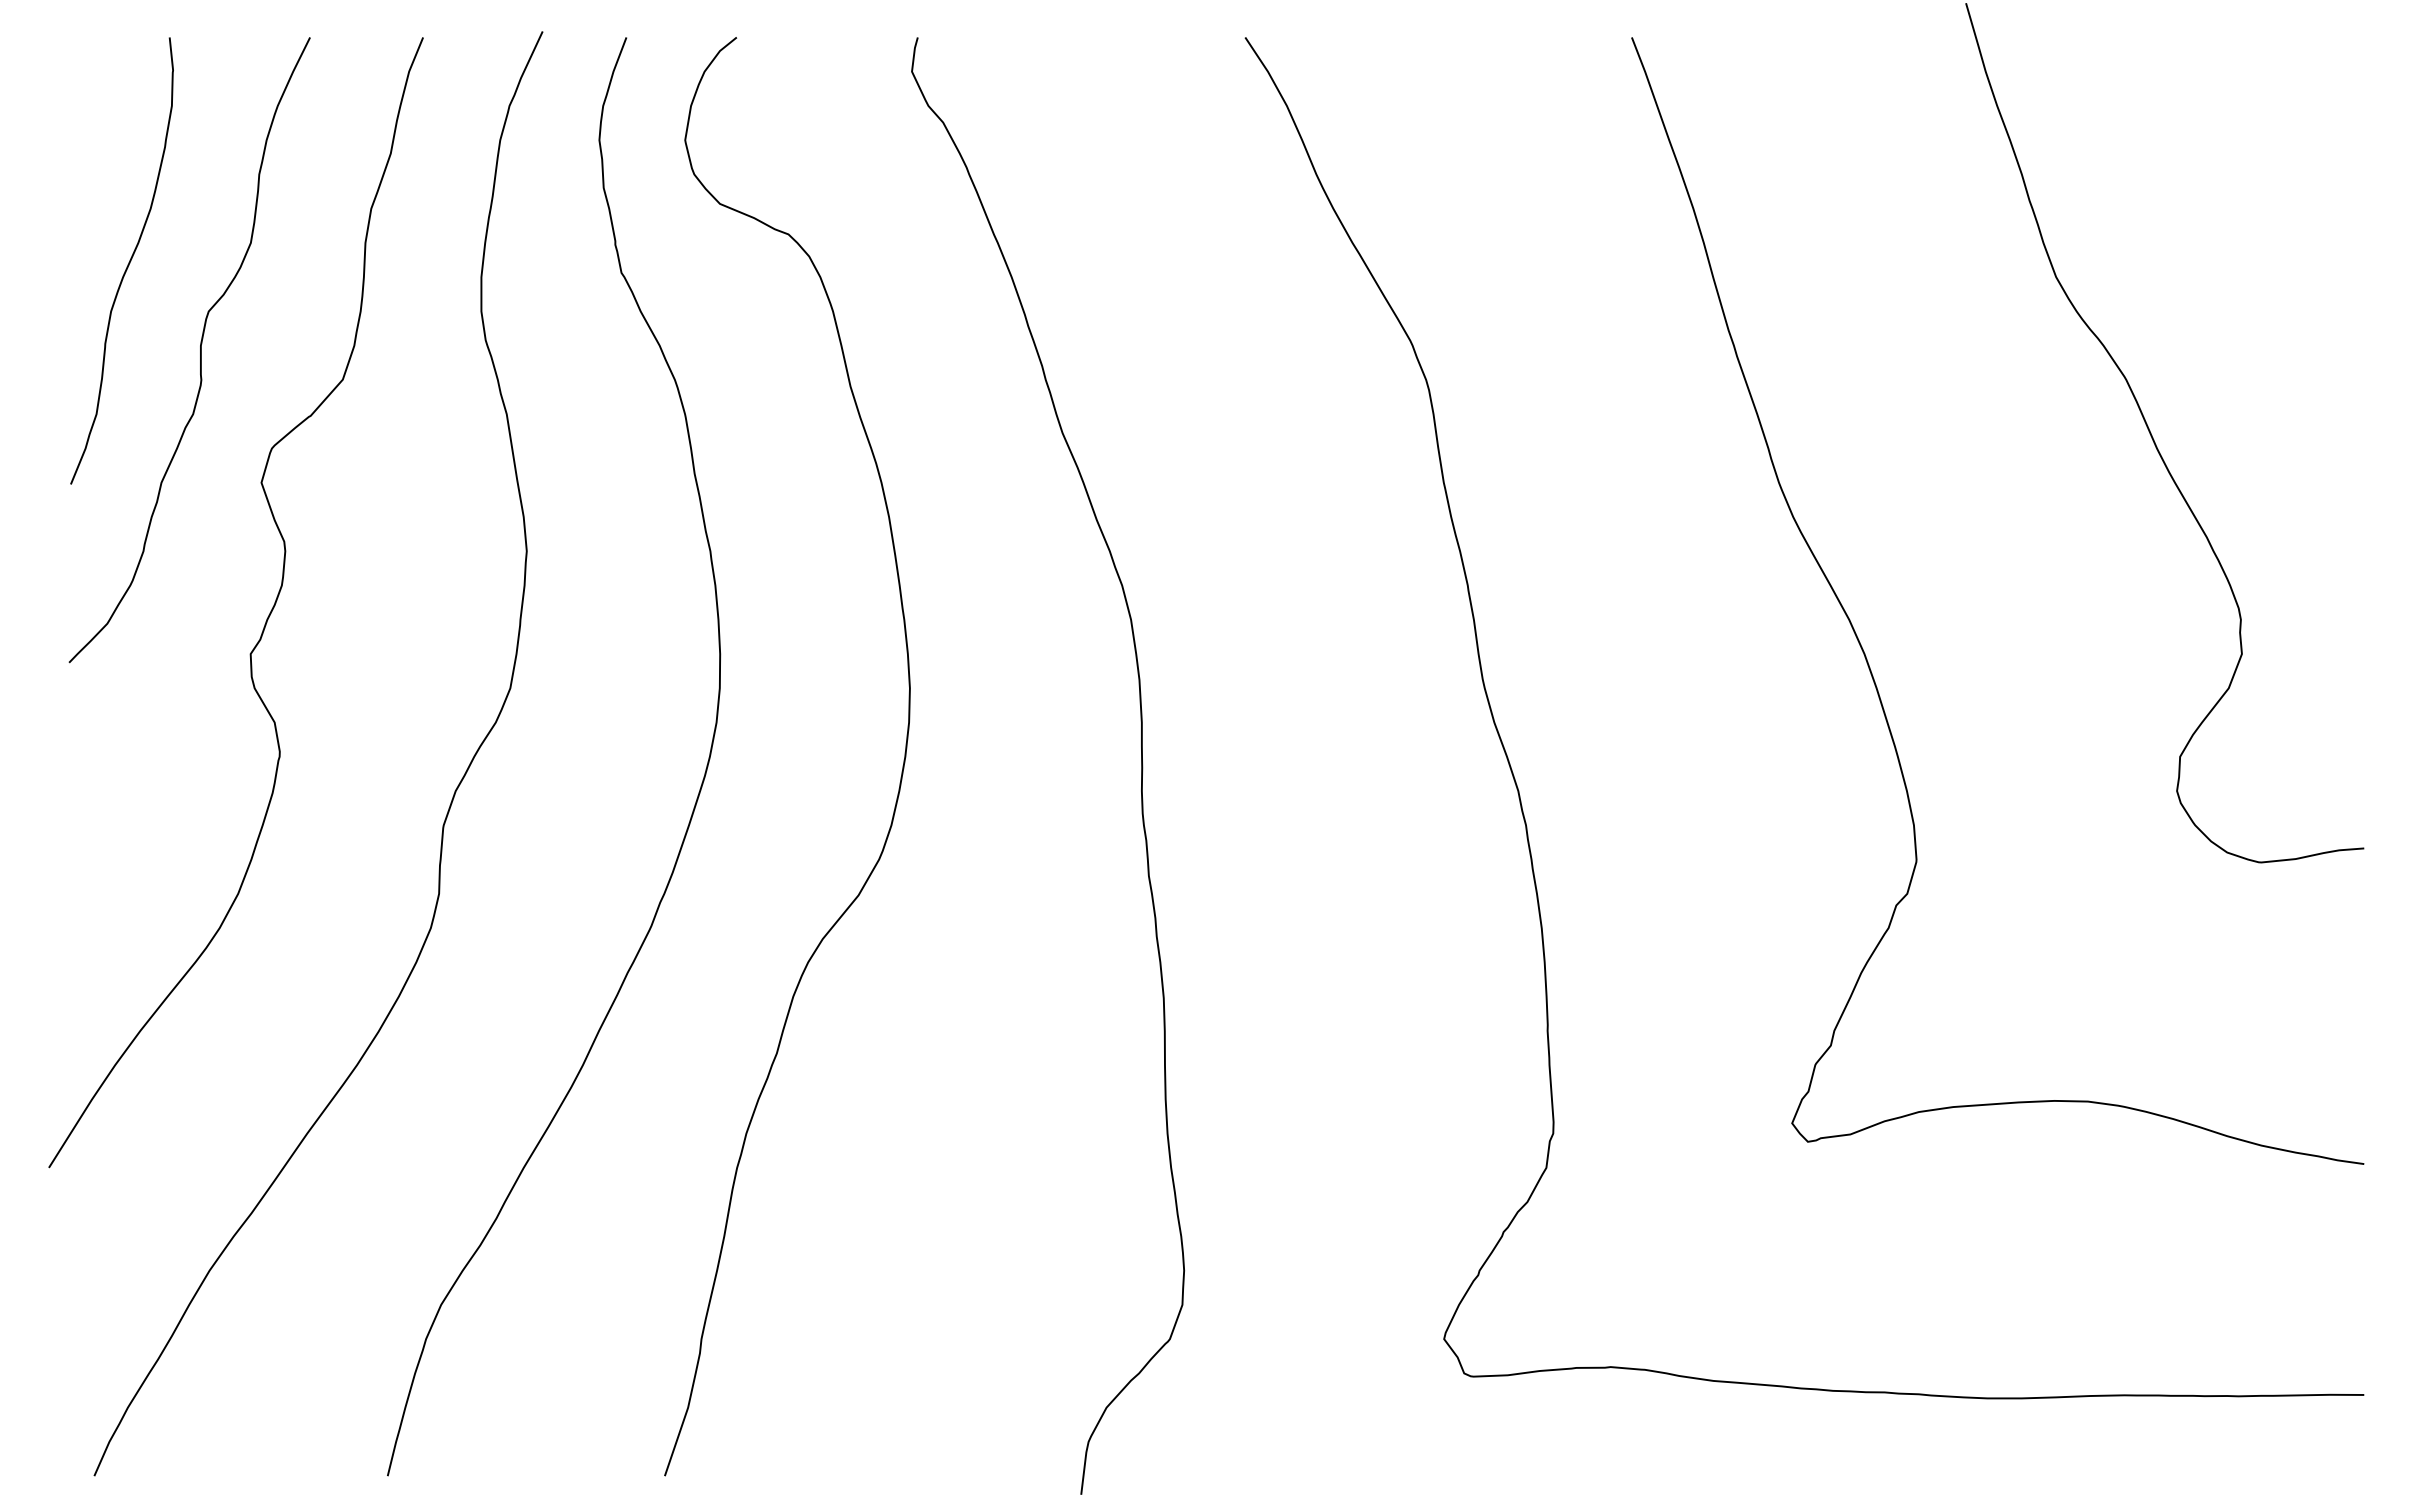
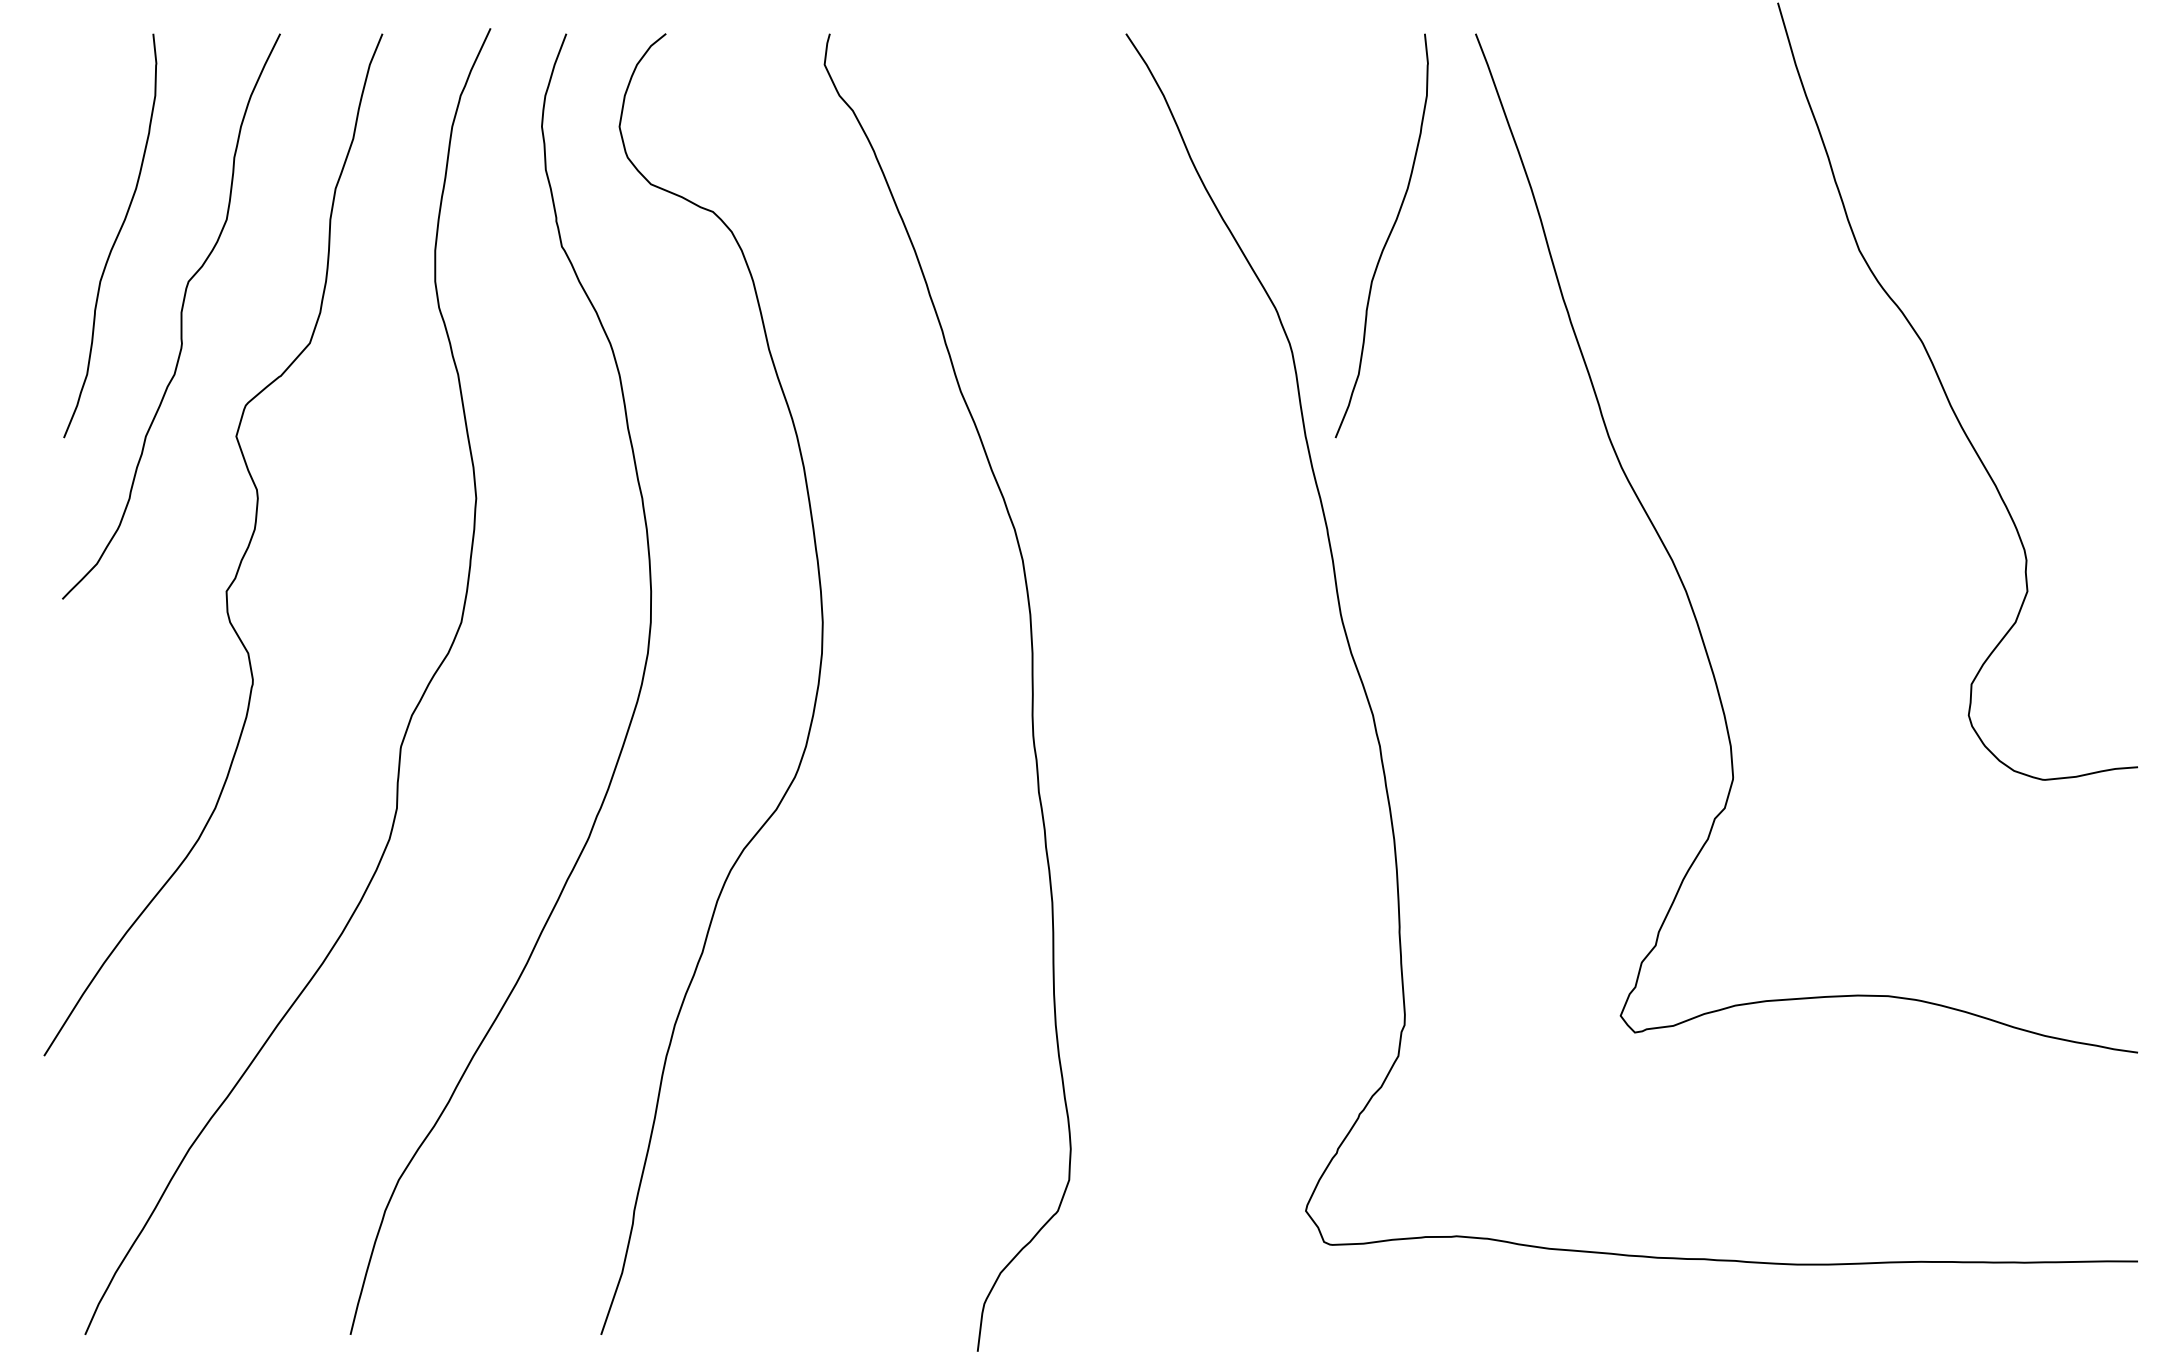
curve: (1533, 264) -> (1386, 239), added

